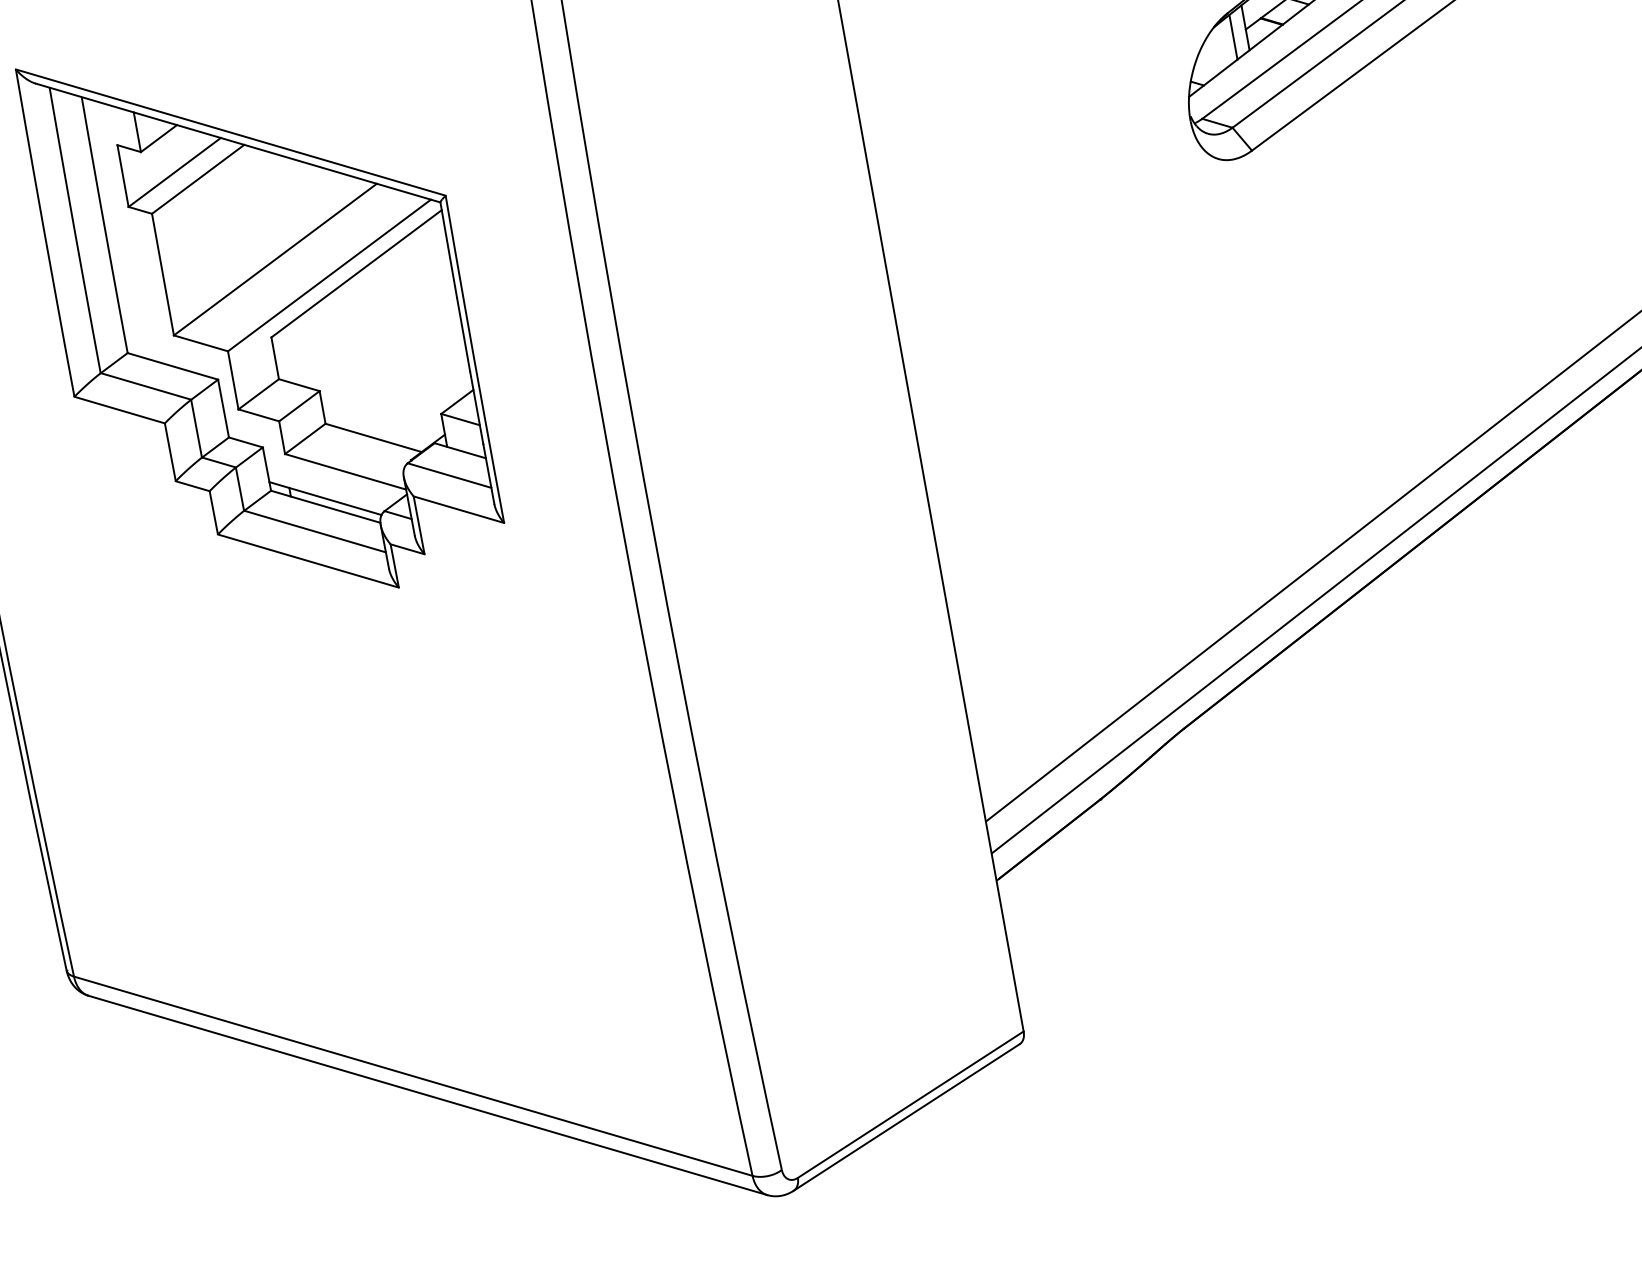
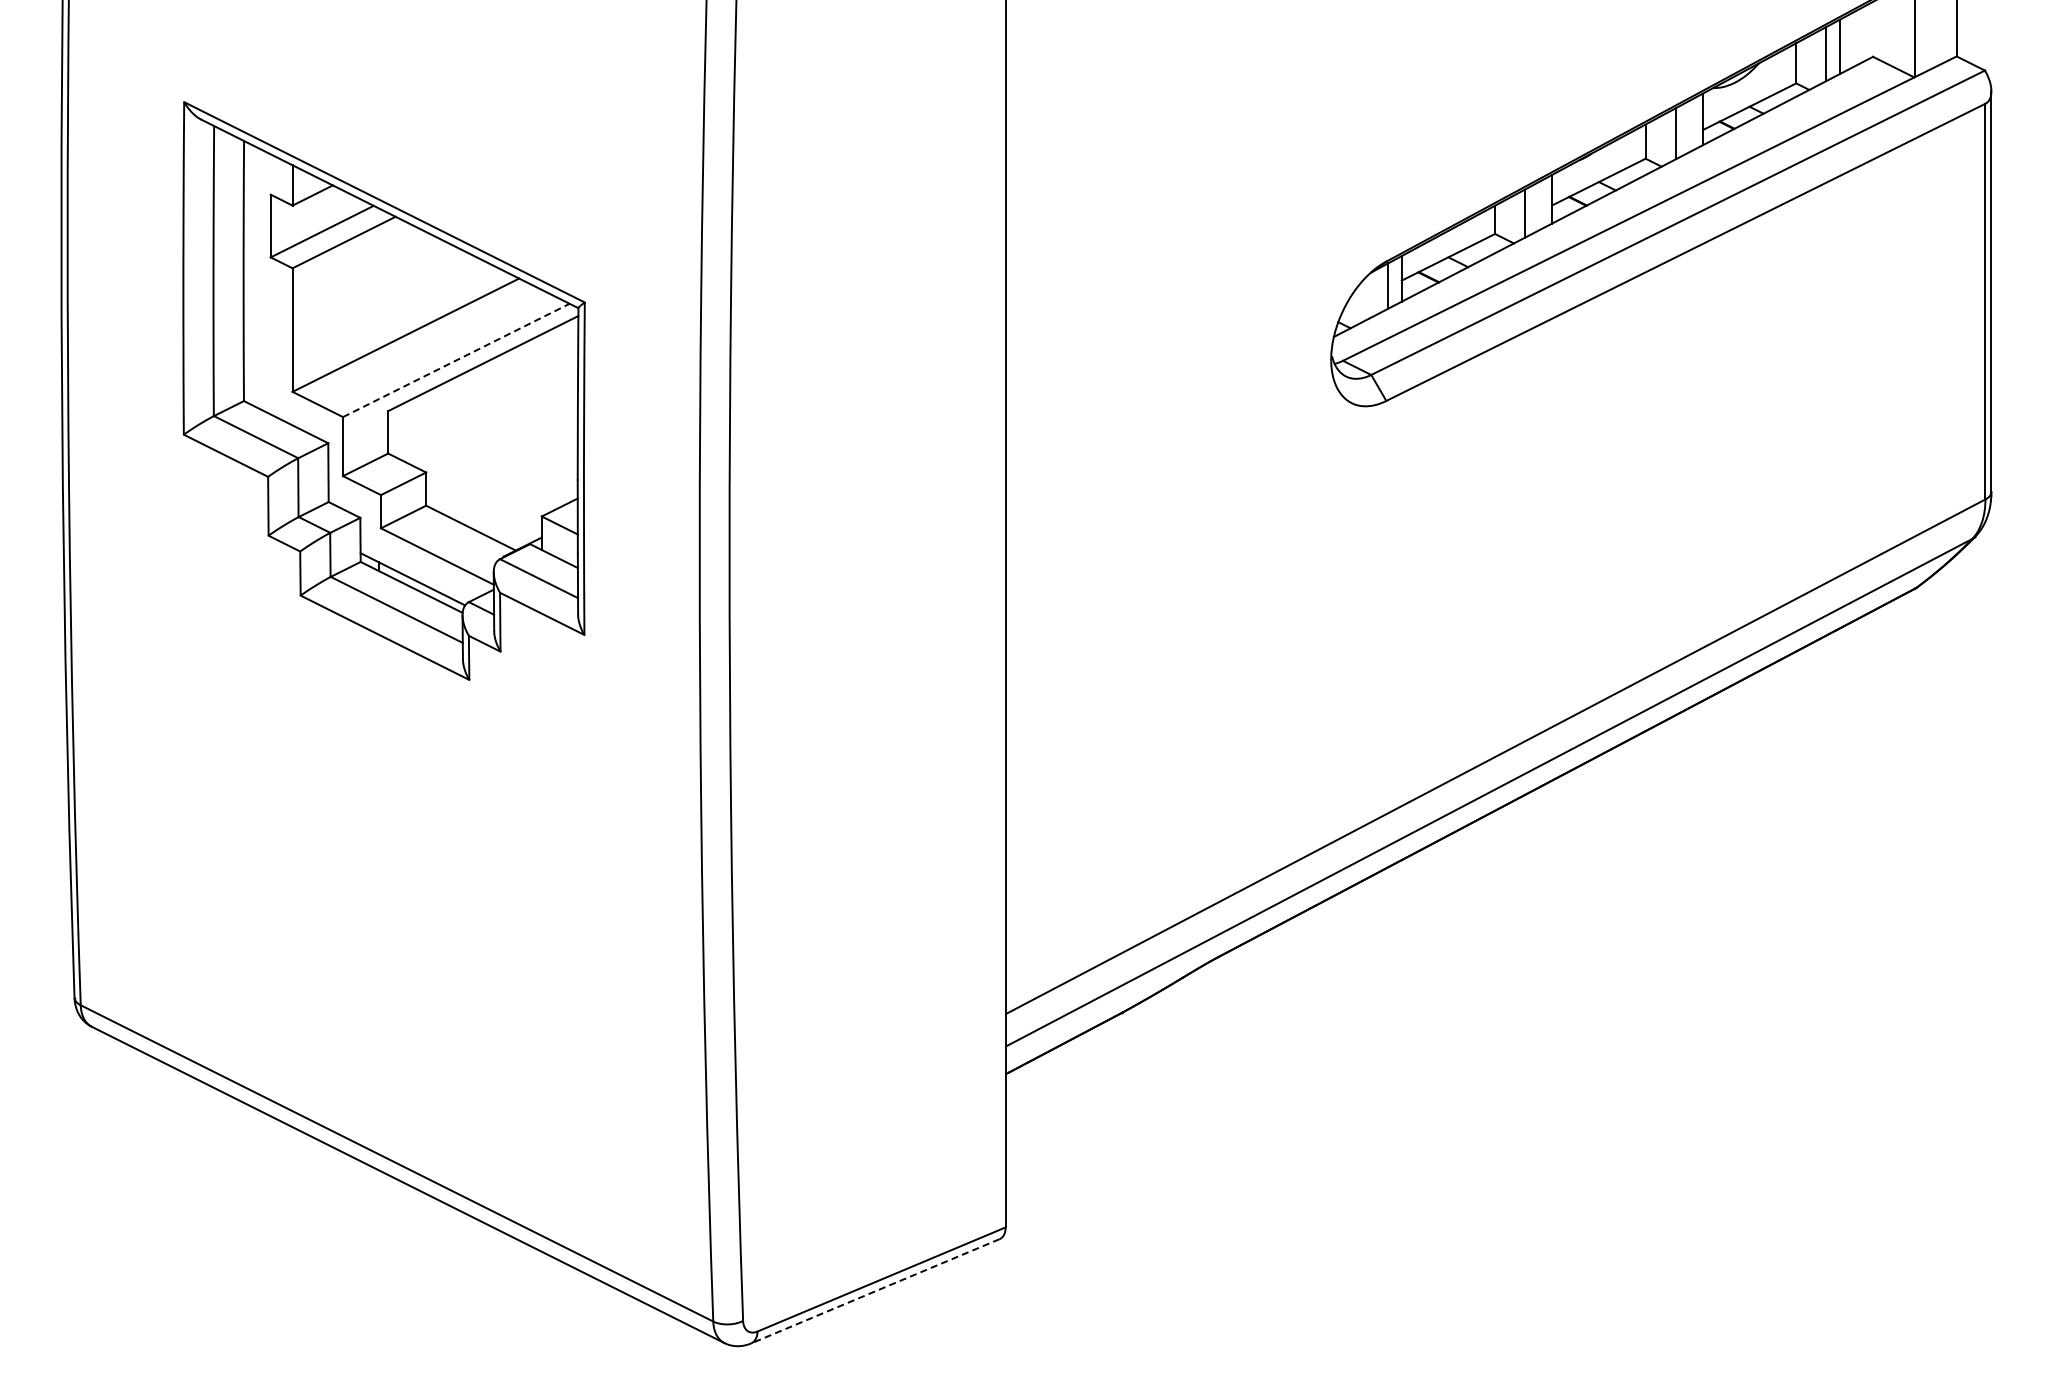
line: (329, 275) -> (456, 360), solid -> dashed
line: (906, 1117) -> (875, 1291), solid -> dashed

